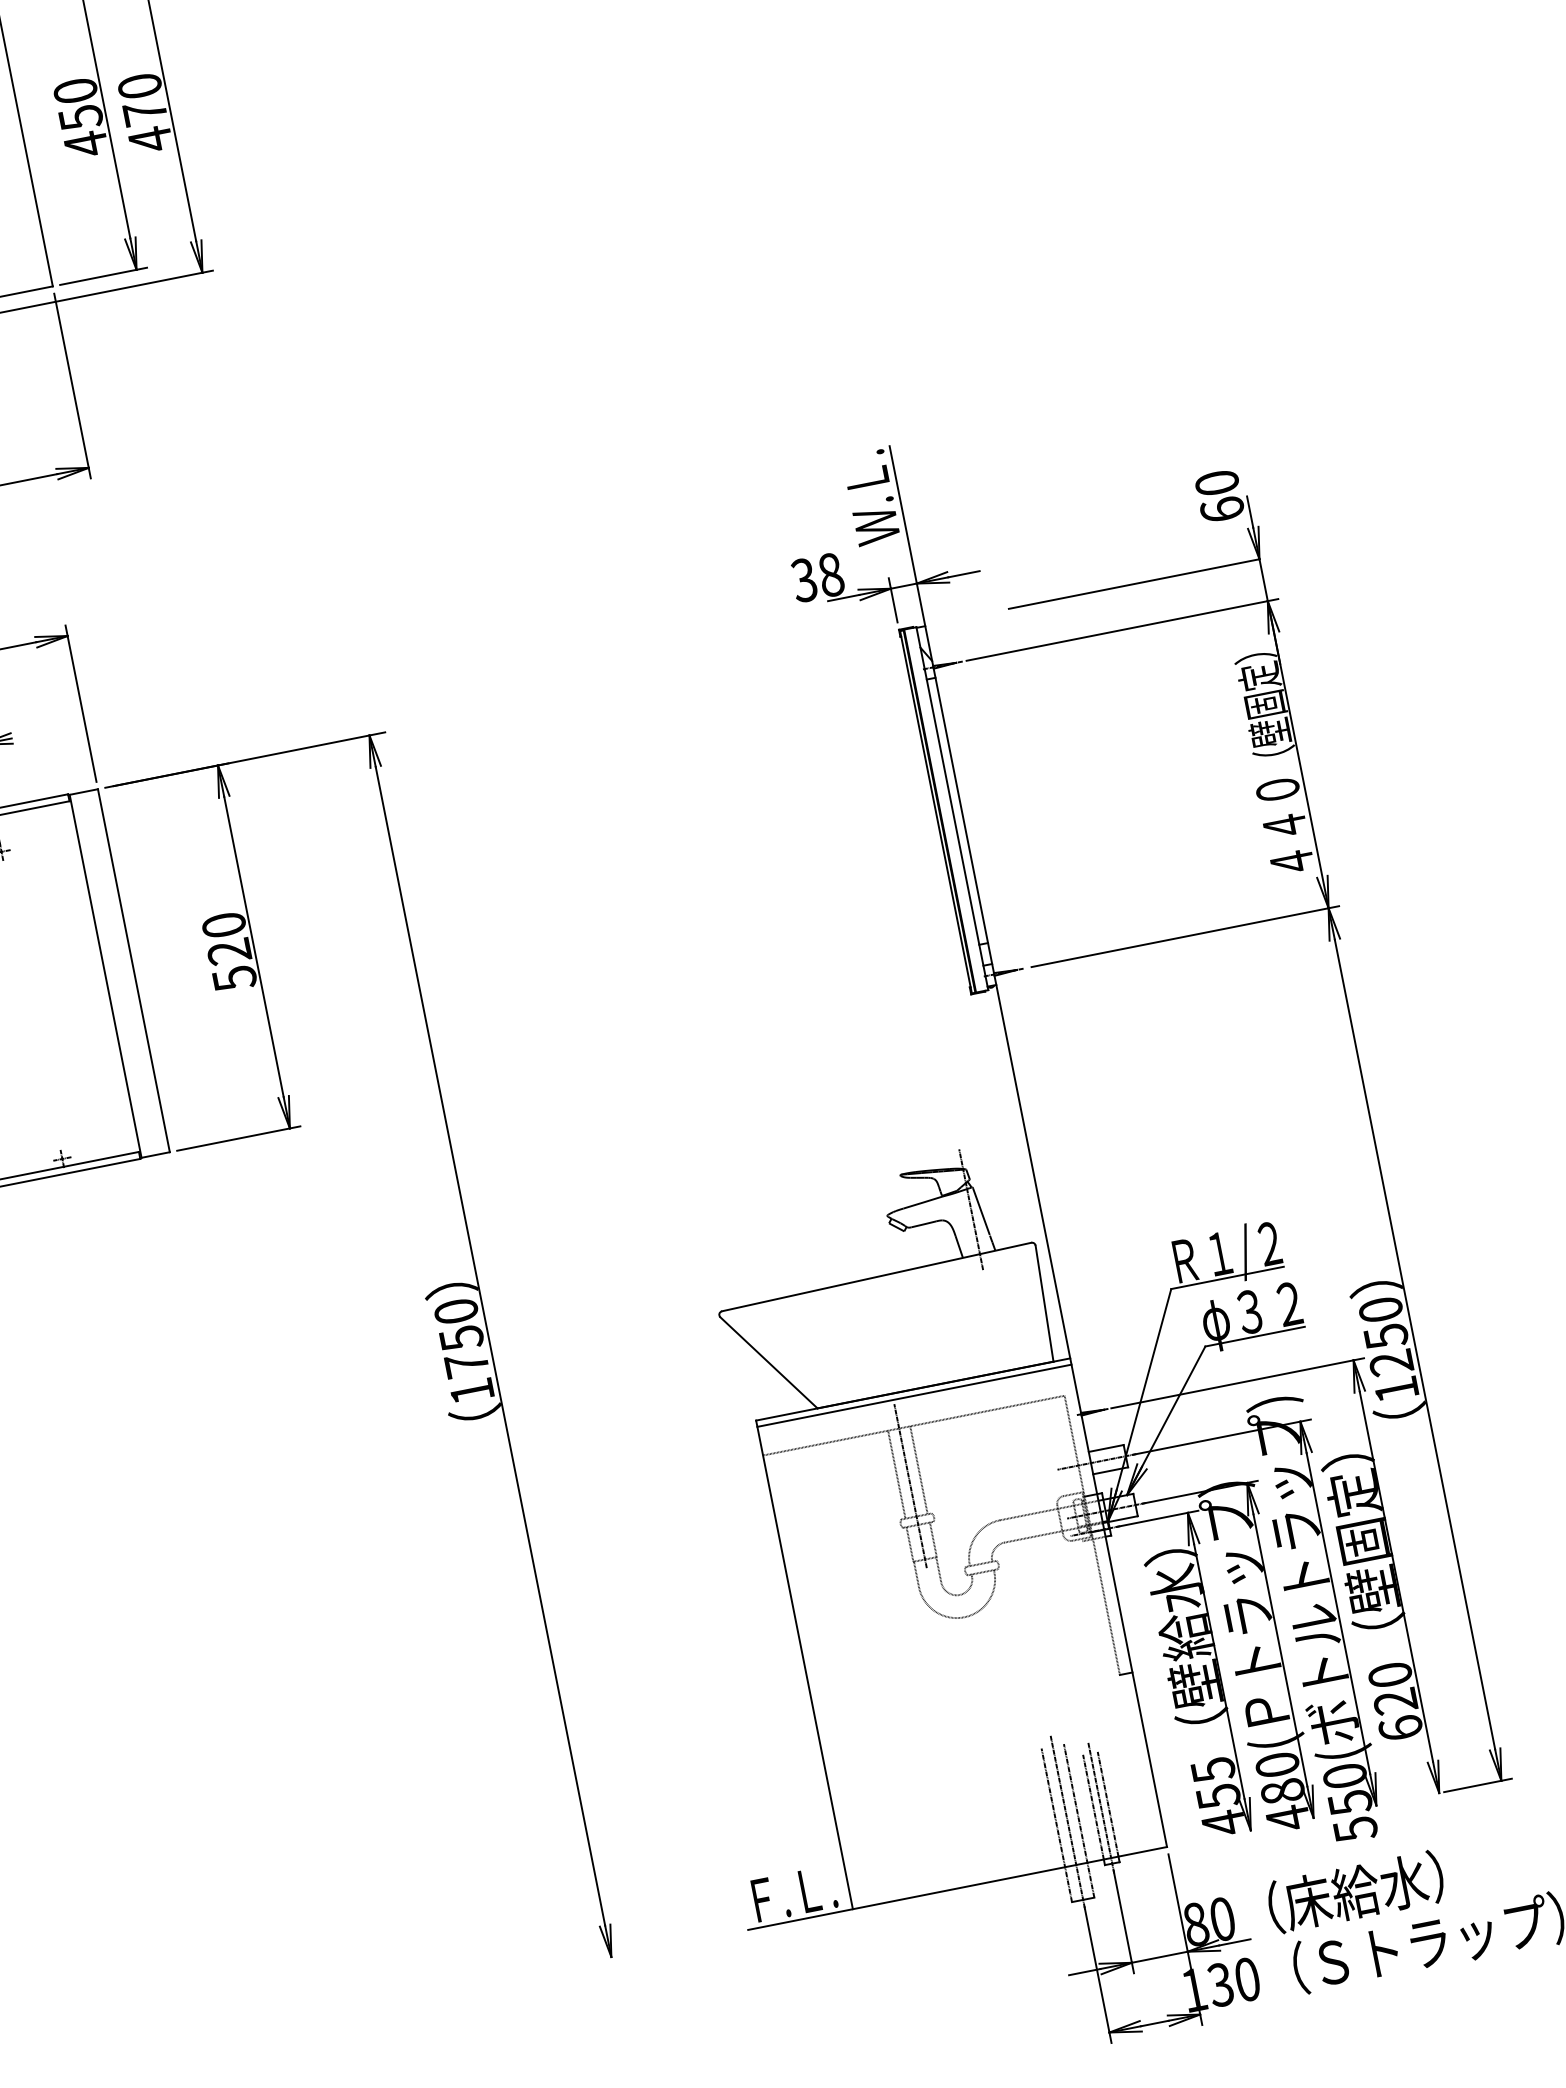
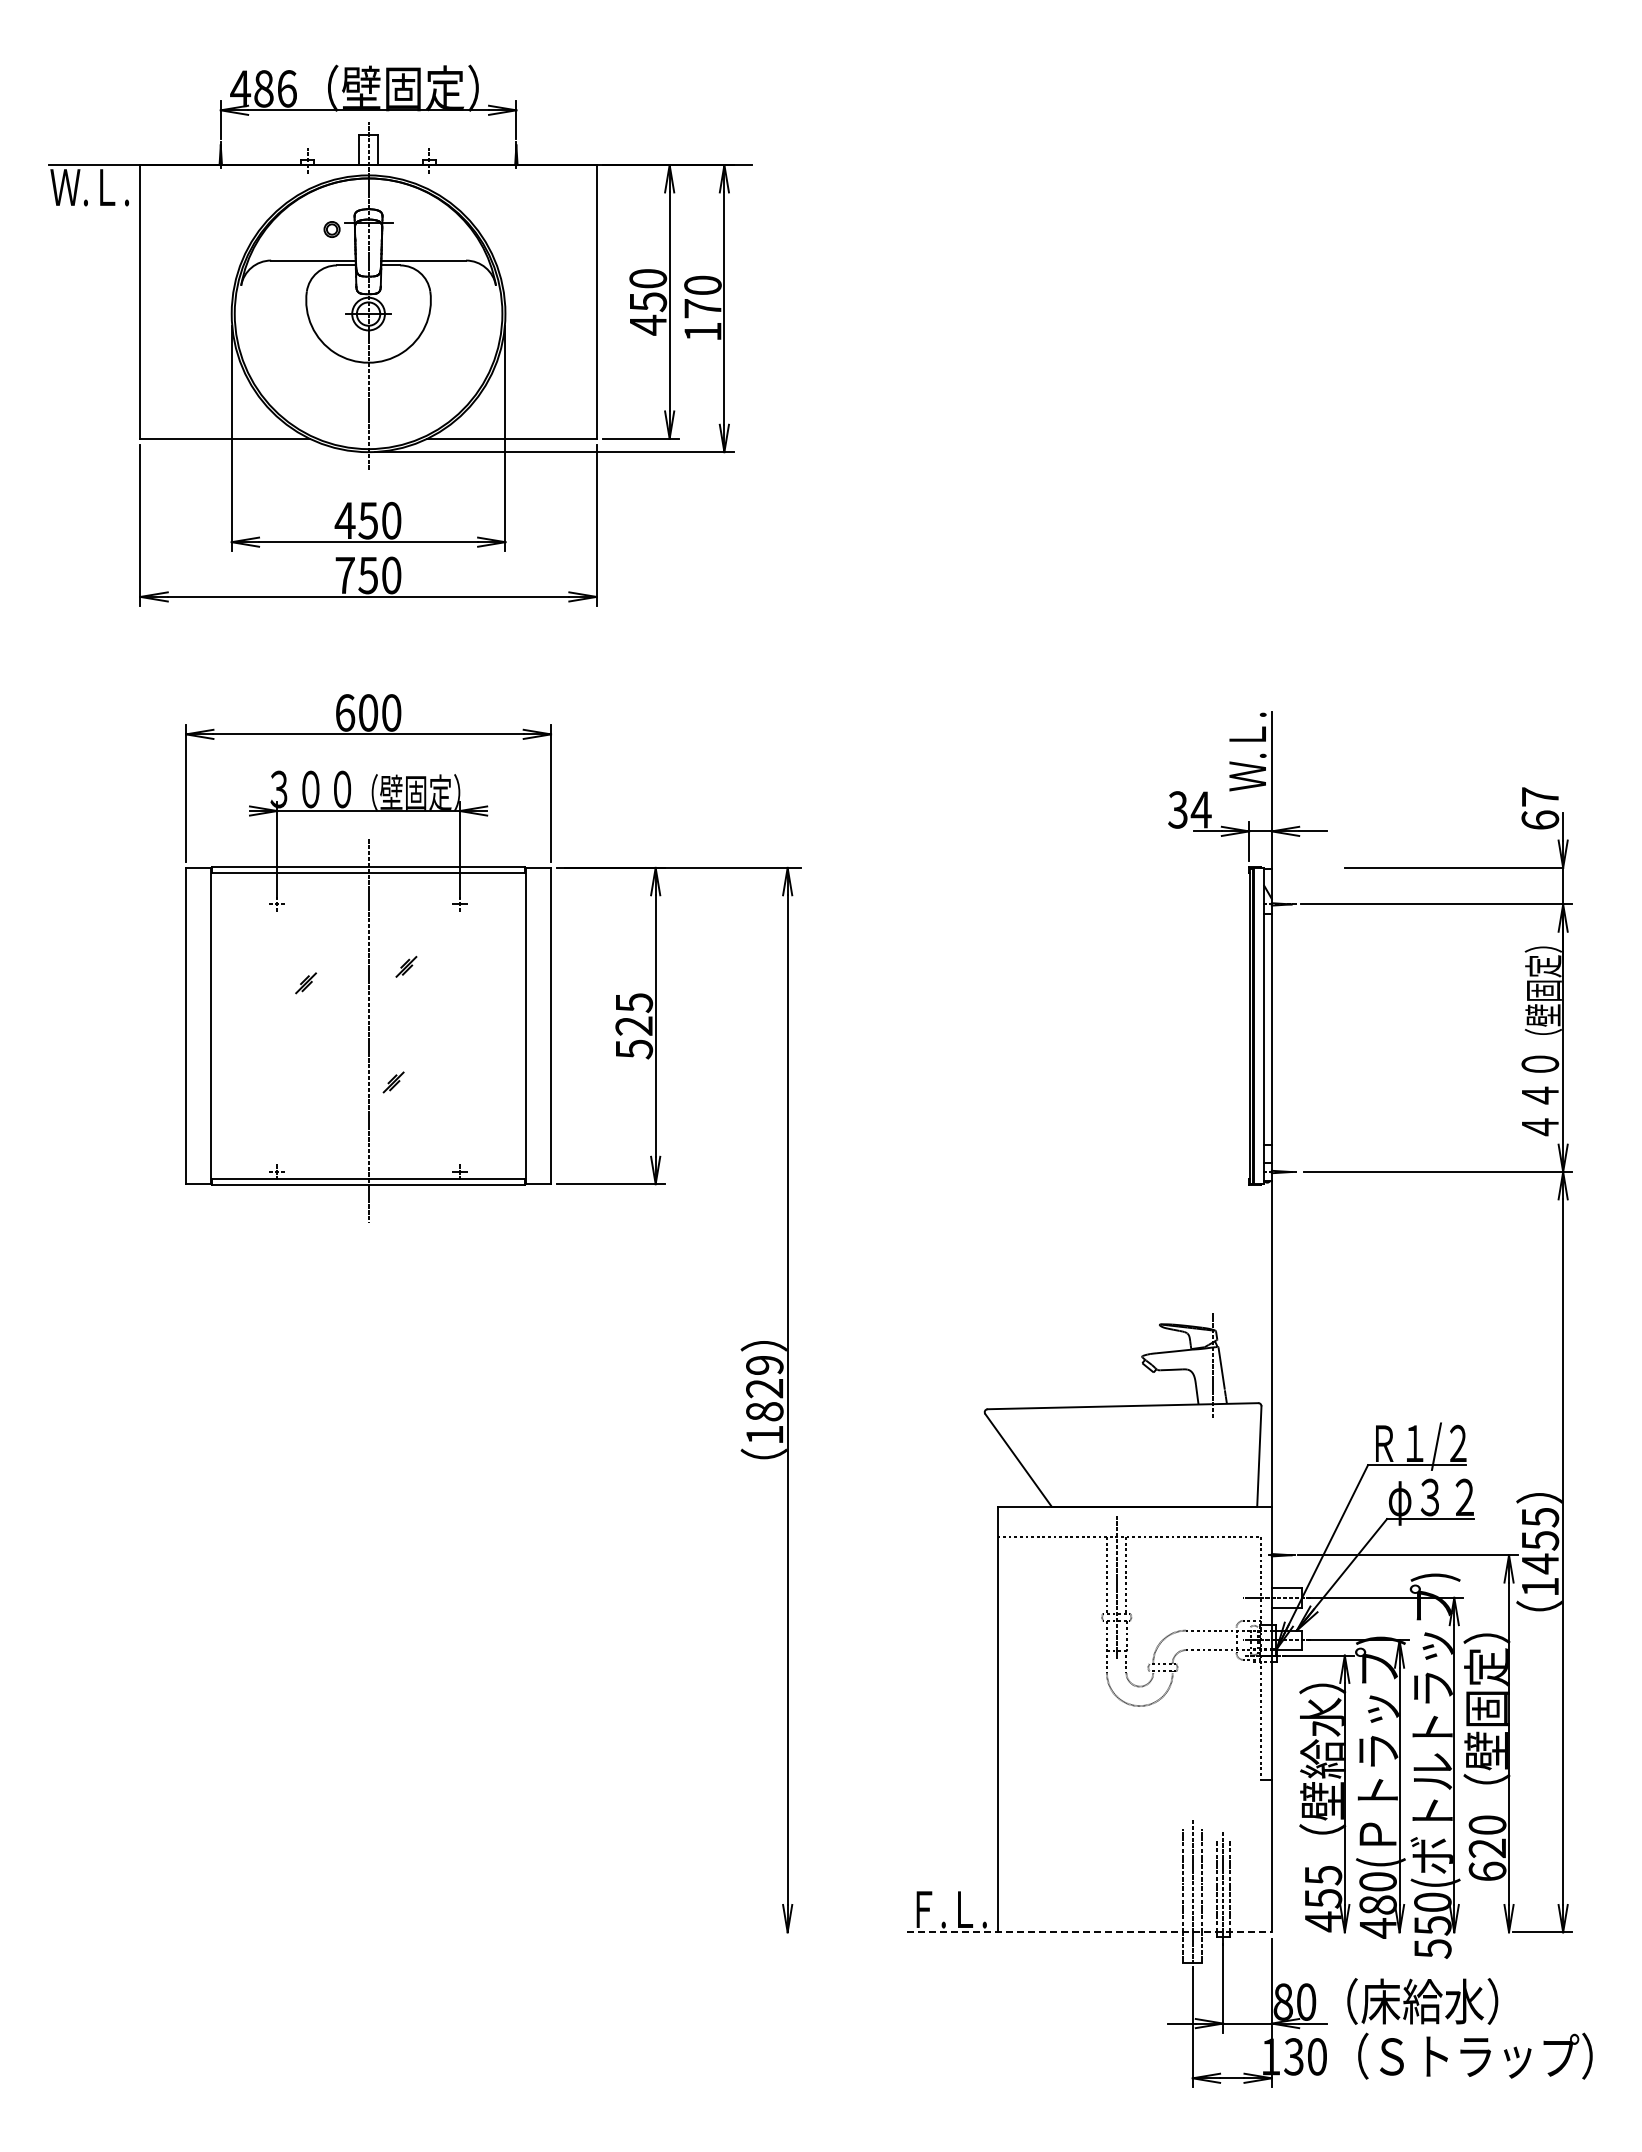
text: (149, 139) -> (702, 331), 470 -> 170
text: (1217, 482) -> (1540, 796), 60 -> 67
text: (830, 574) -> (1200, 809), 38 -> 34
text: (224, 925) -> (634, 1003), 520 -> 525
text: (1386, 1336) -> (1540, 1540), 1250 -> 1455
text: (461, 1338) -> (764, 1388), 1750 -> 1829
line: (914, 1396) -> (1134, 1512), removed
line: (957, 1888) -> (1089, 1932), solid -> dashed

